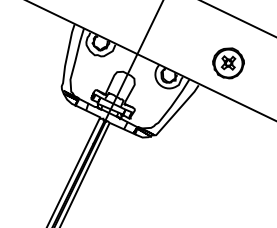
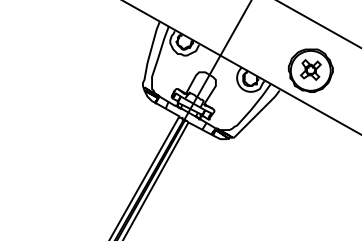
part: (228, 63) -> (310, 70), size x1.43

